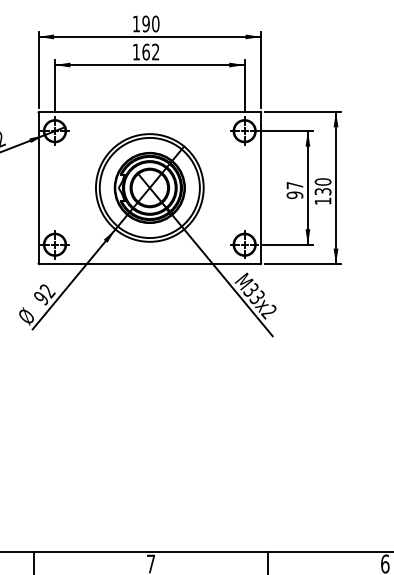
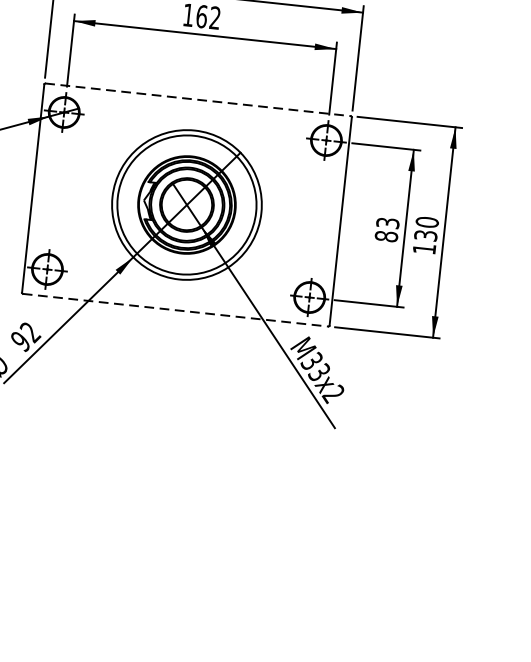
line: (149, 111) -> (197, 99), solid -> dashed
text: (294, 190) -> (386, 229), 97 -> 83
line: (149, 264) -> (175, 310), solid -> dashed

